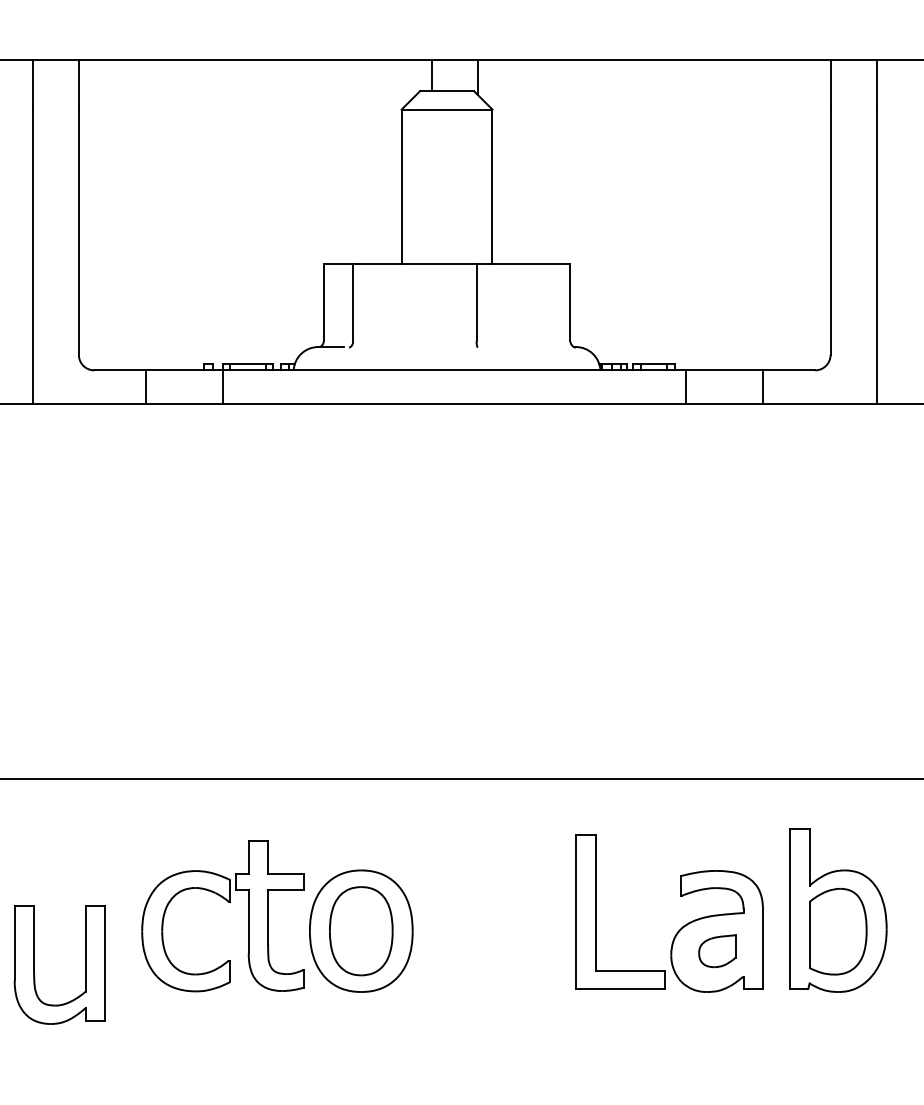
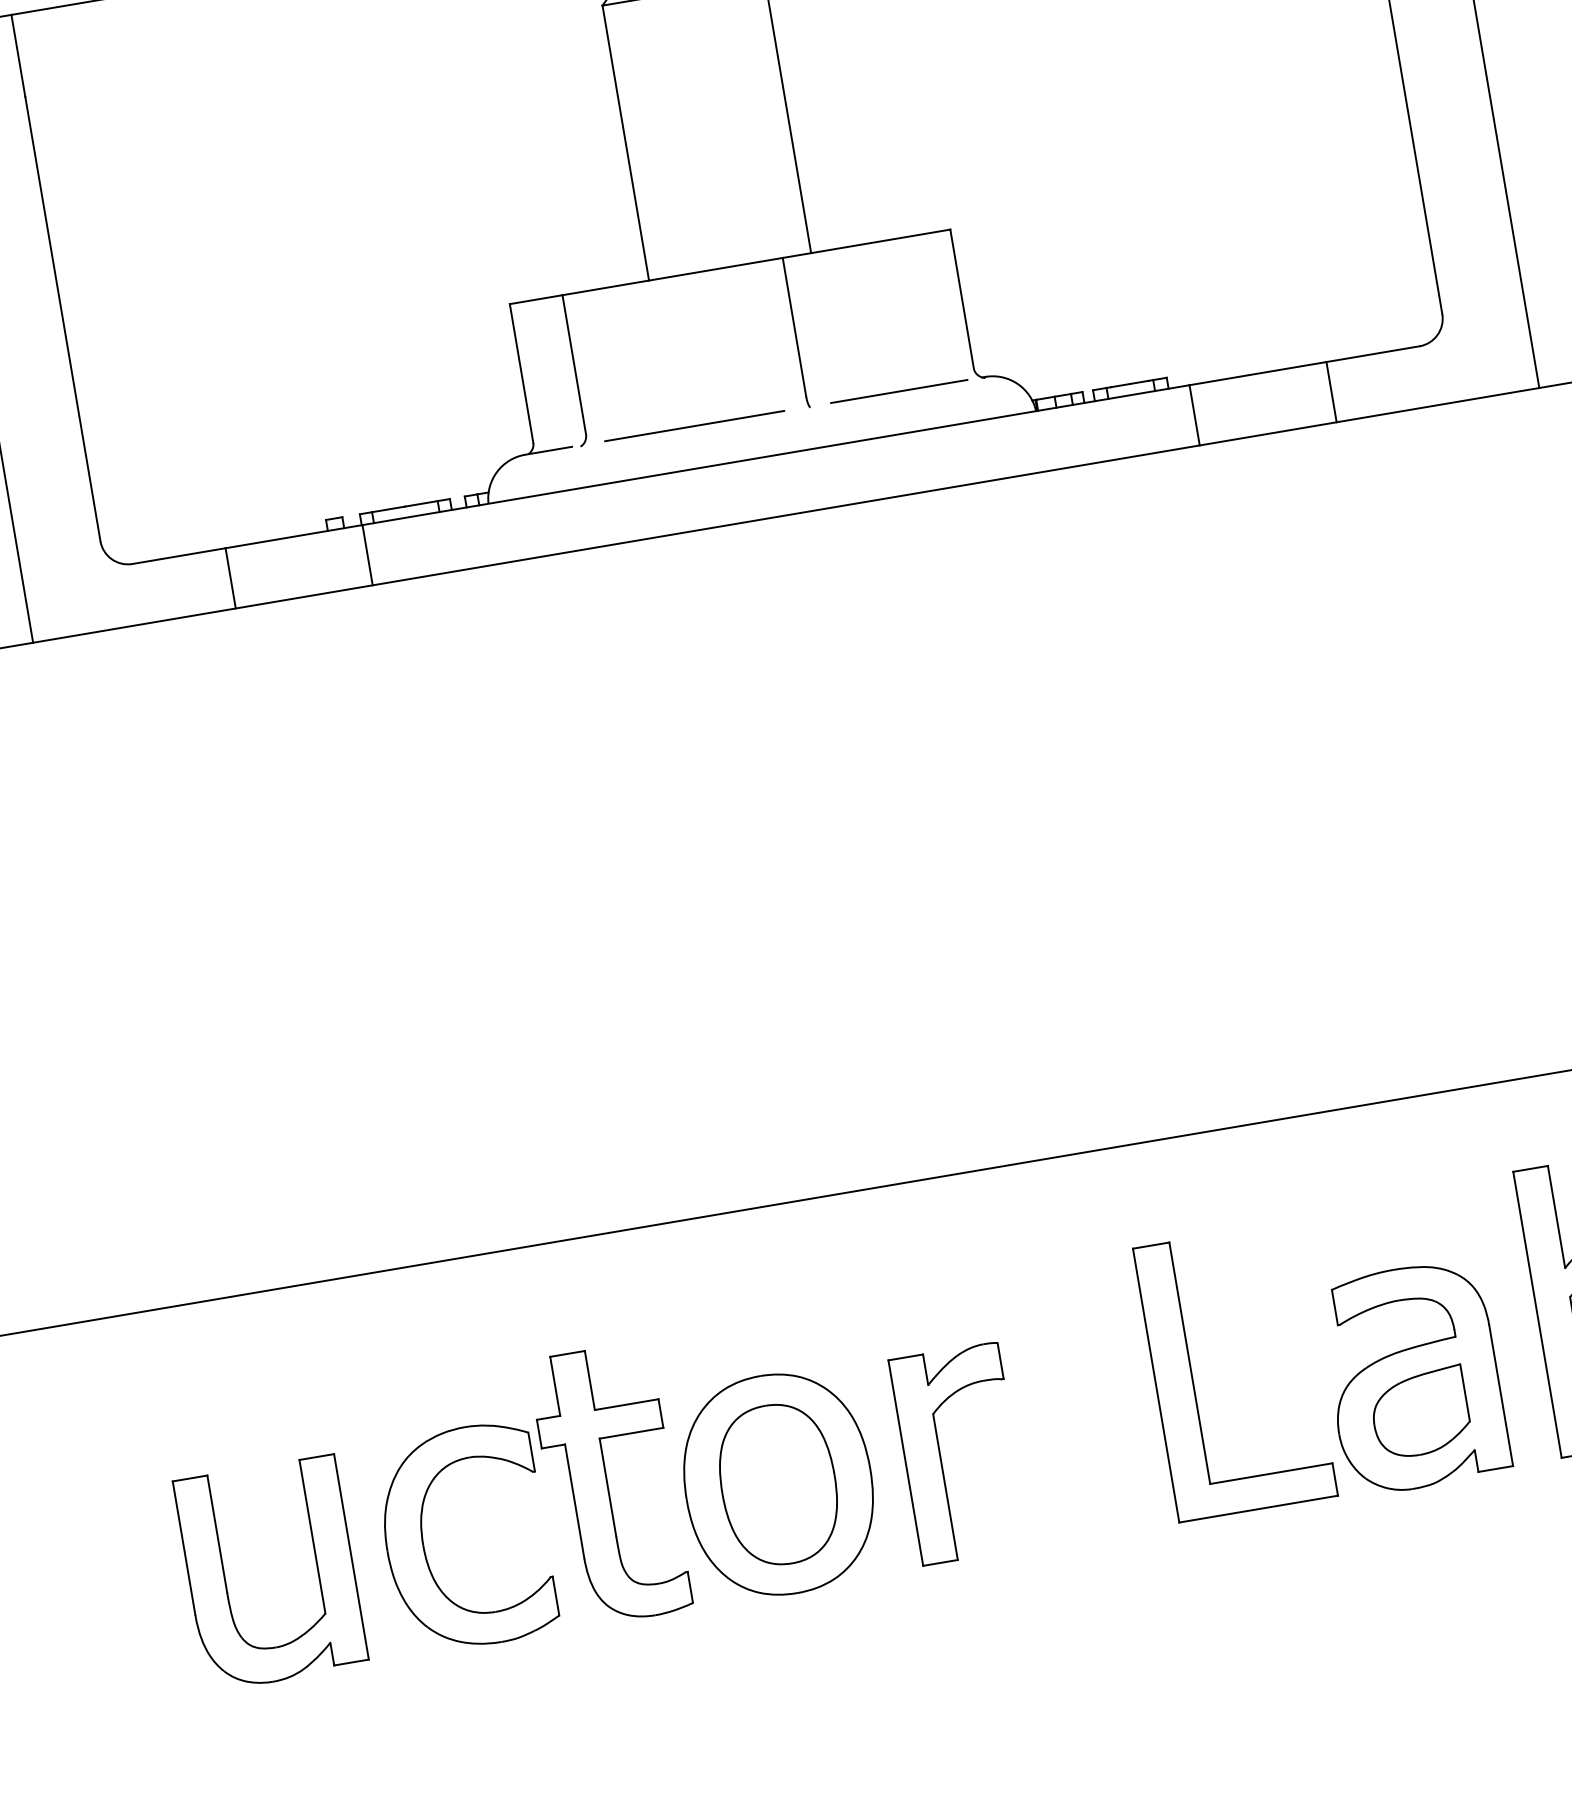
line: (412, 347) -> (693, 427), added
line: (527, 347) -> (899, 392), added
part: (452, 930) -> (941, 1455), added
part: (717, 950) -> (1420, 1411), size x1.43
part: (34, 964) -> (225, 1580), moved

